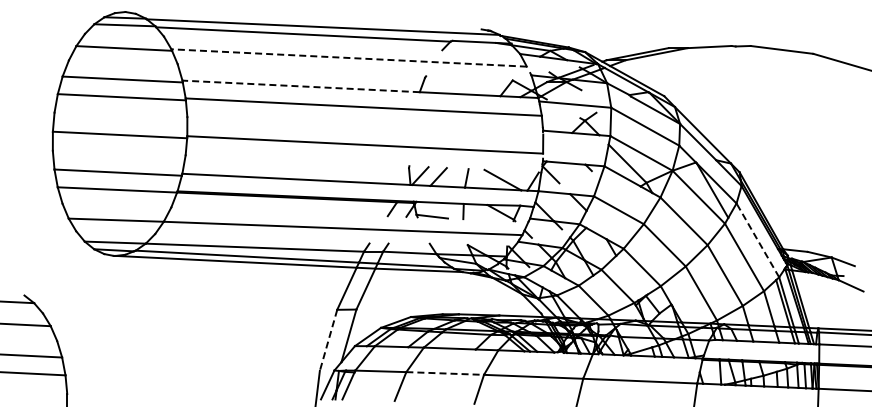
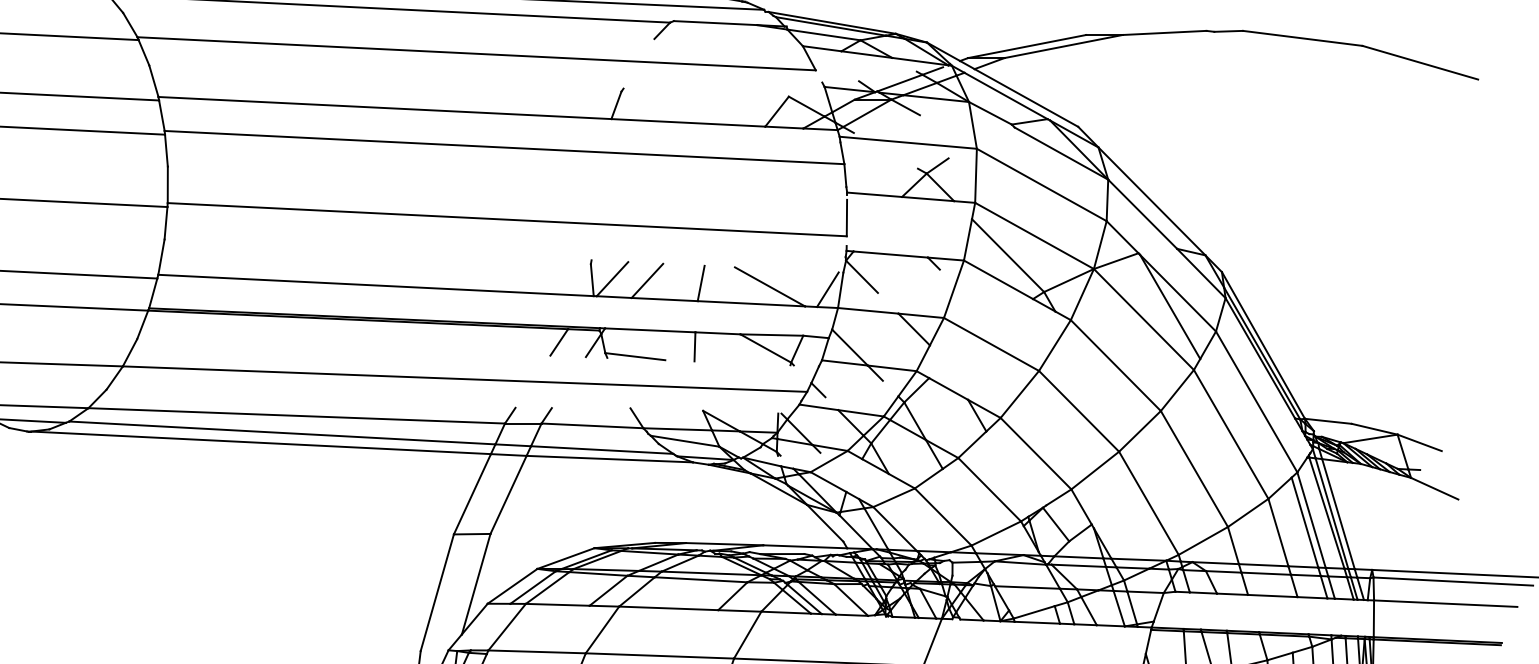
line: (349, 58) -> (477, 54), dashed -> solid
line: (301, 86) -> (385, 108), dashed -> solid
line: (757, 240) -> (1255, 402), dashed -> solid
line: (328, 340) -> (437, 592), dashed -> solid
line: (445, 373) -> (660, 655), dashed -> solid

